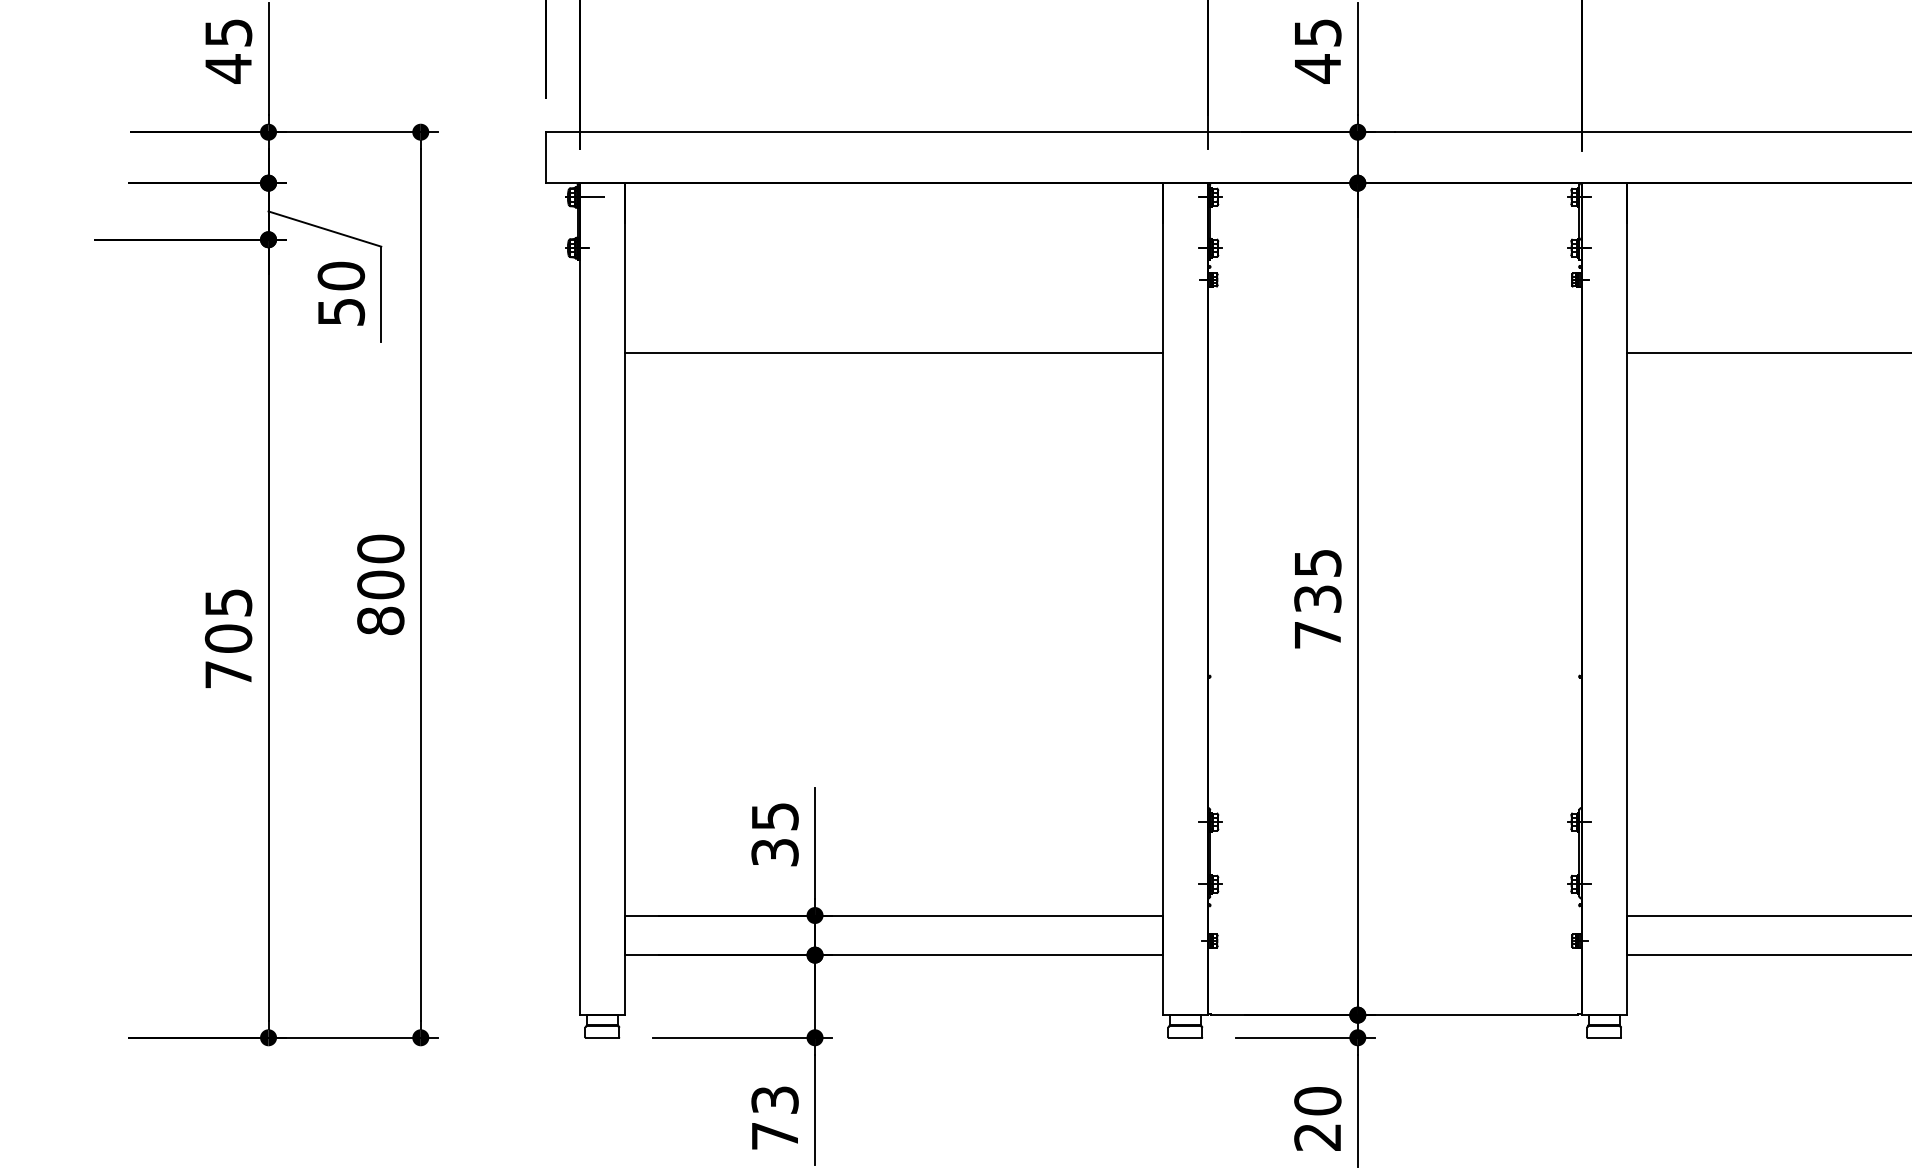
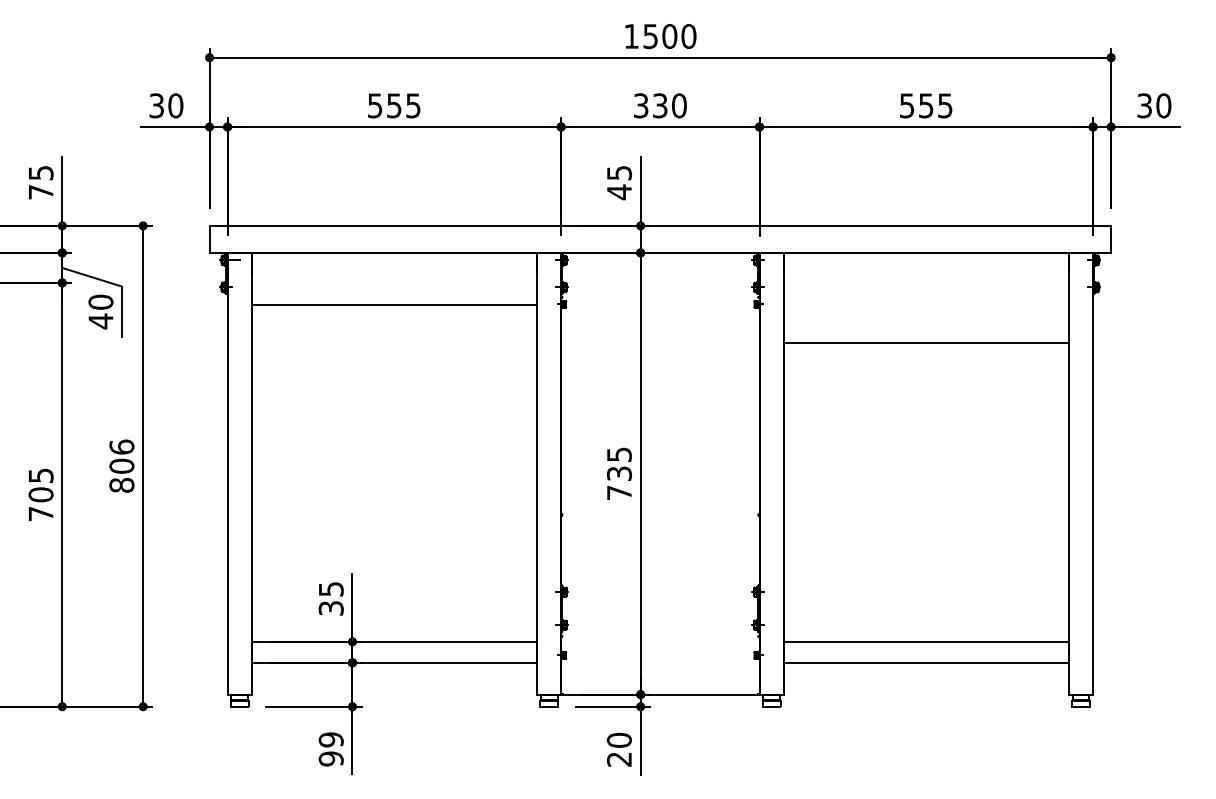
text: (229, 69) -> (41, 192), 45 -> 75
text: (340, 312) -> (100, 321), 50 -> 40
line: (894, 353) -> (394, 305), moved
text: (380, 547) -> (121, 446), 800 -> 806
text: (773, 1118) -> (330, 749), 73 -> 99

